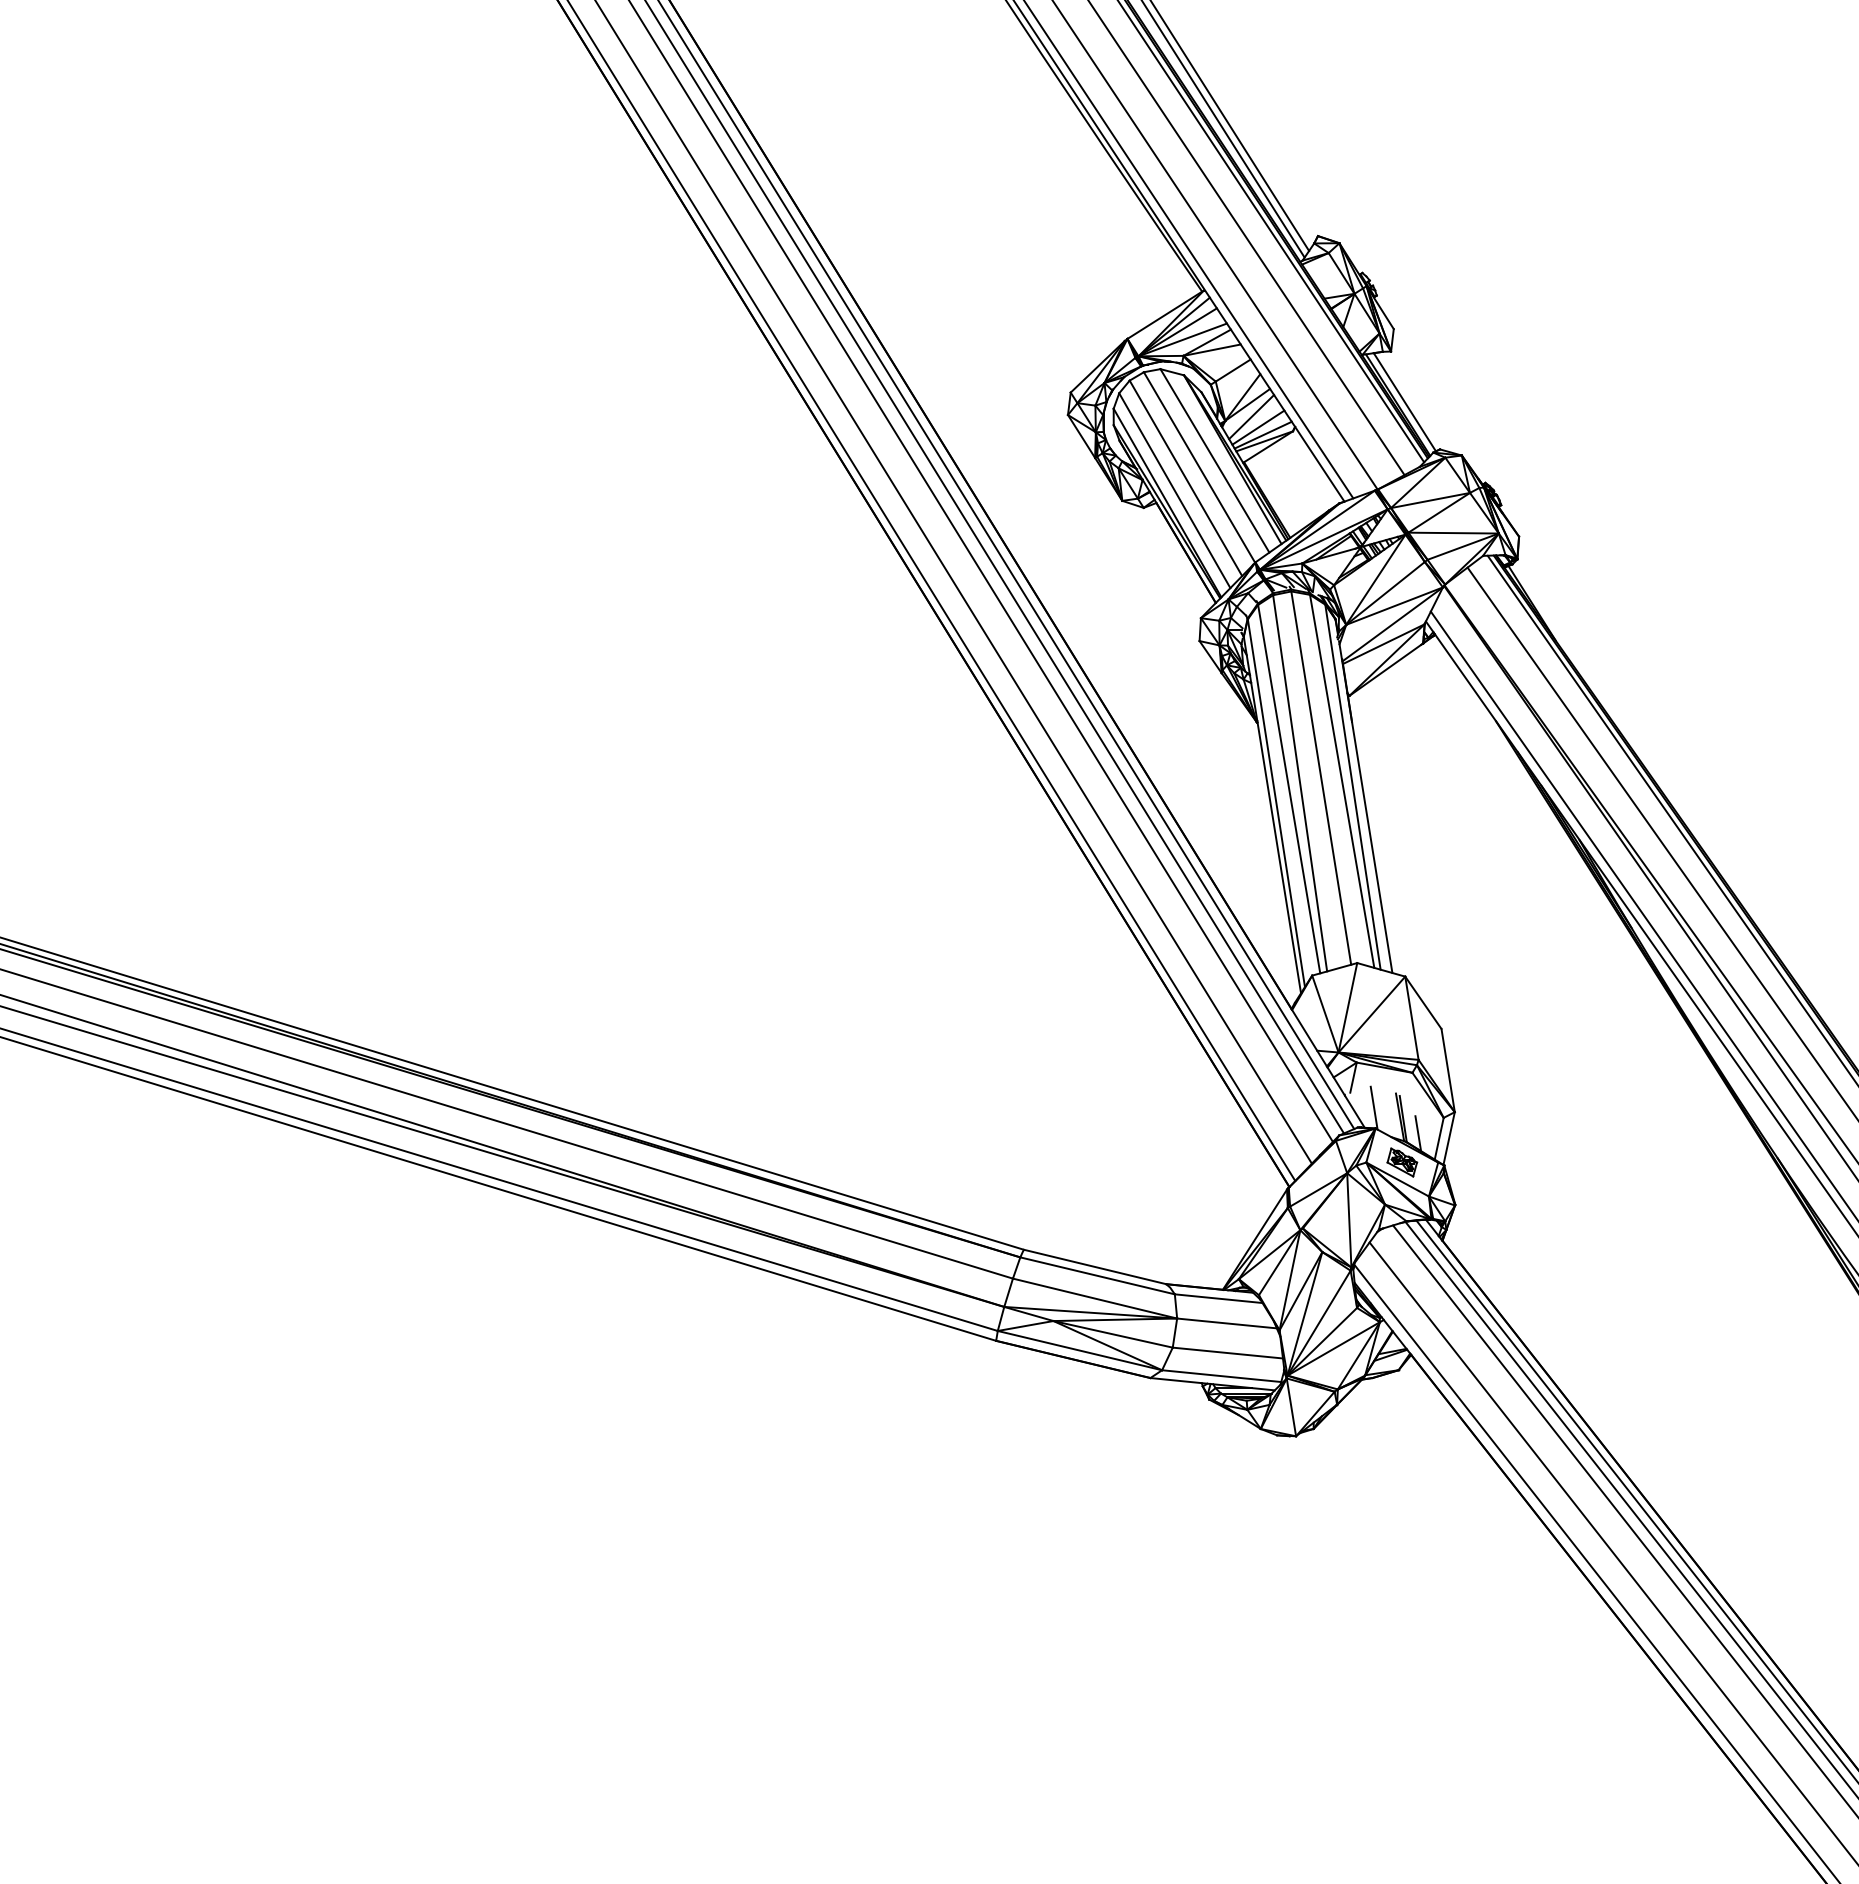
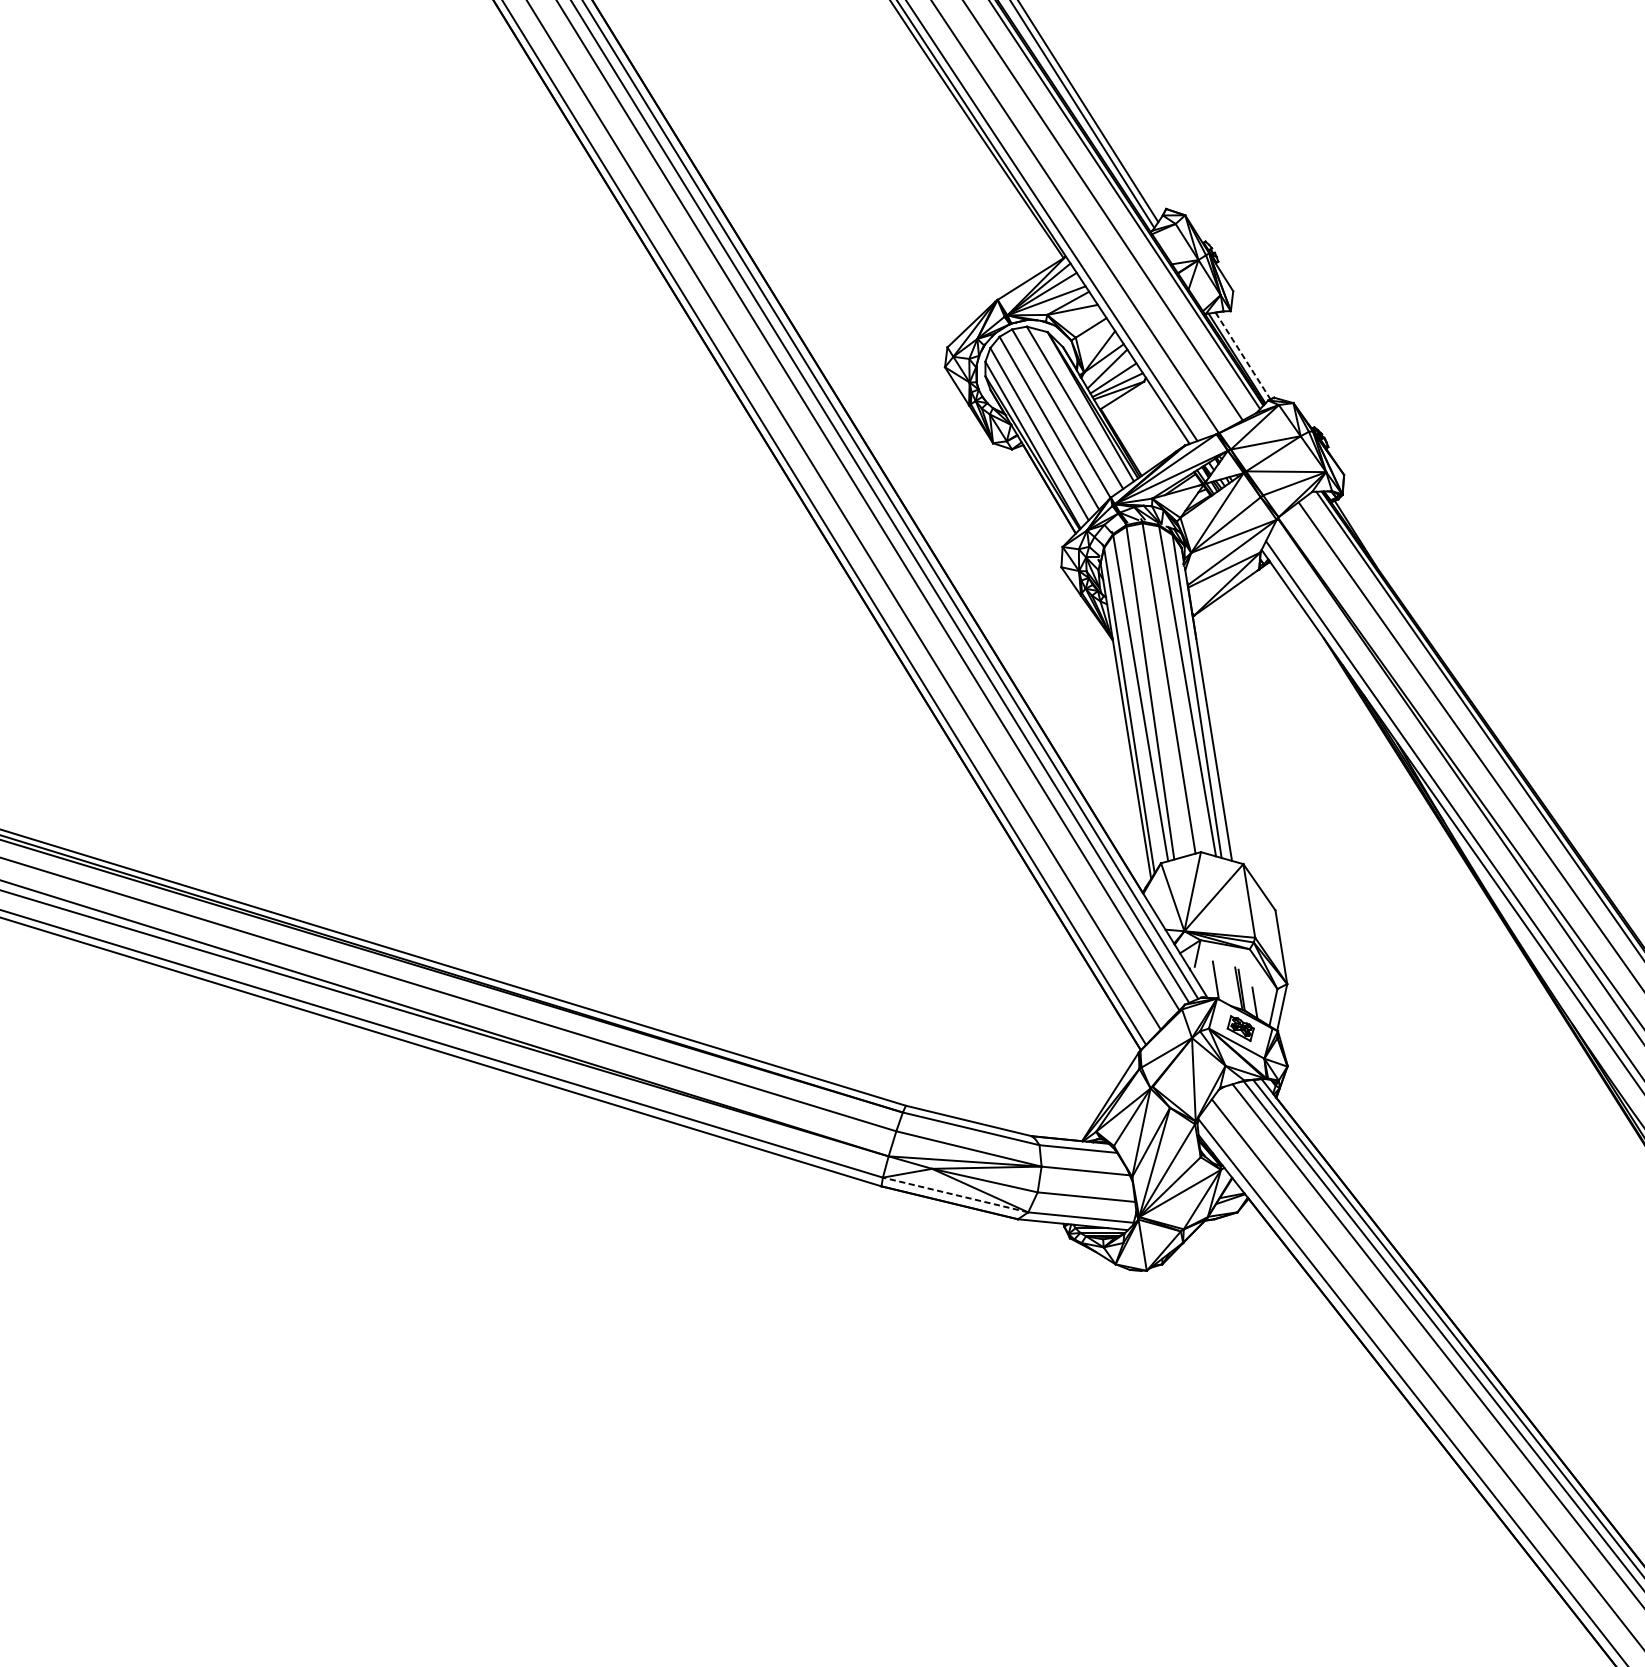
line: (1405, 402) -> (1243, 356), solid -> dashed
line: (1079, 1350) -> (955, 1194), solid -> dashed

